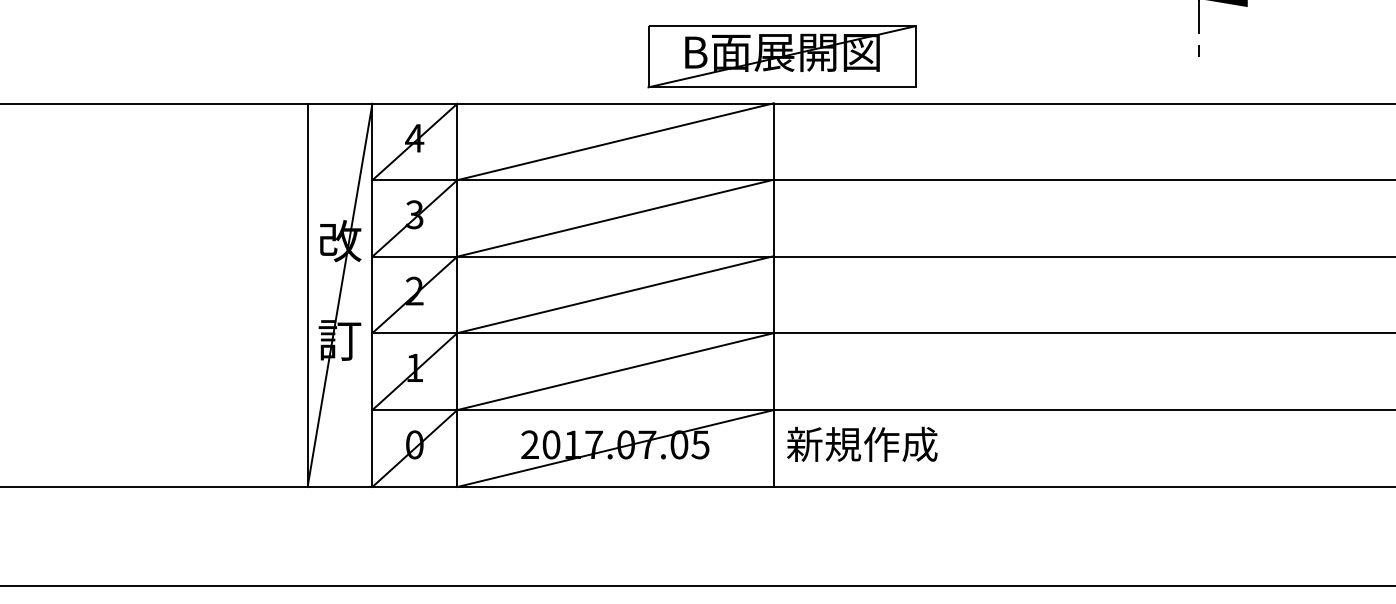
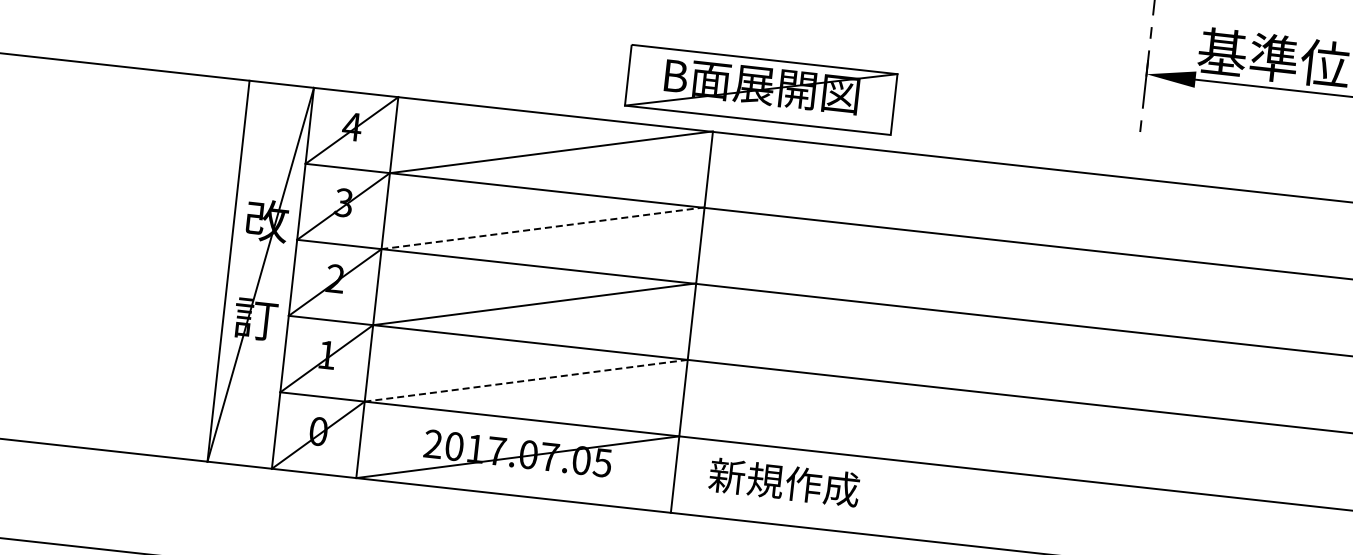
part: (781, 56) -> (760, 89), moved
line: (615, 218) -> (543, 228), solid -> dashed
line: (615, 371) -> (526, 380), solid -> dashed
text: (862, 443) -> (784, 481), moved

